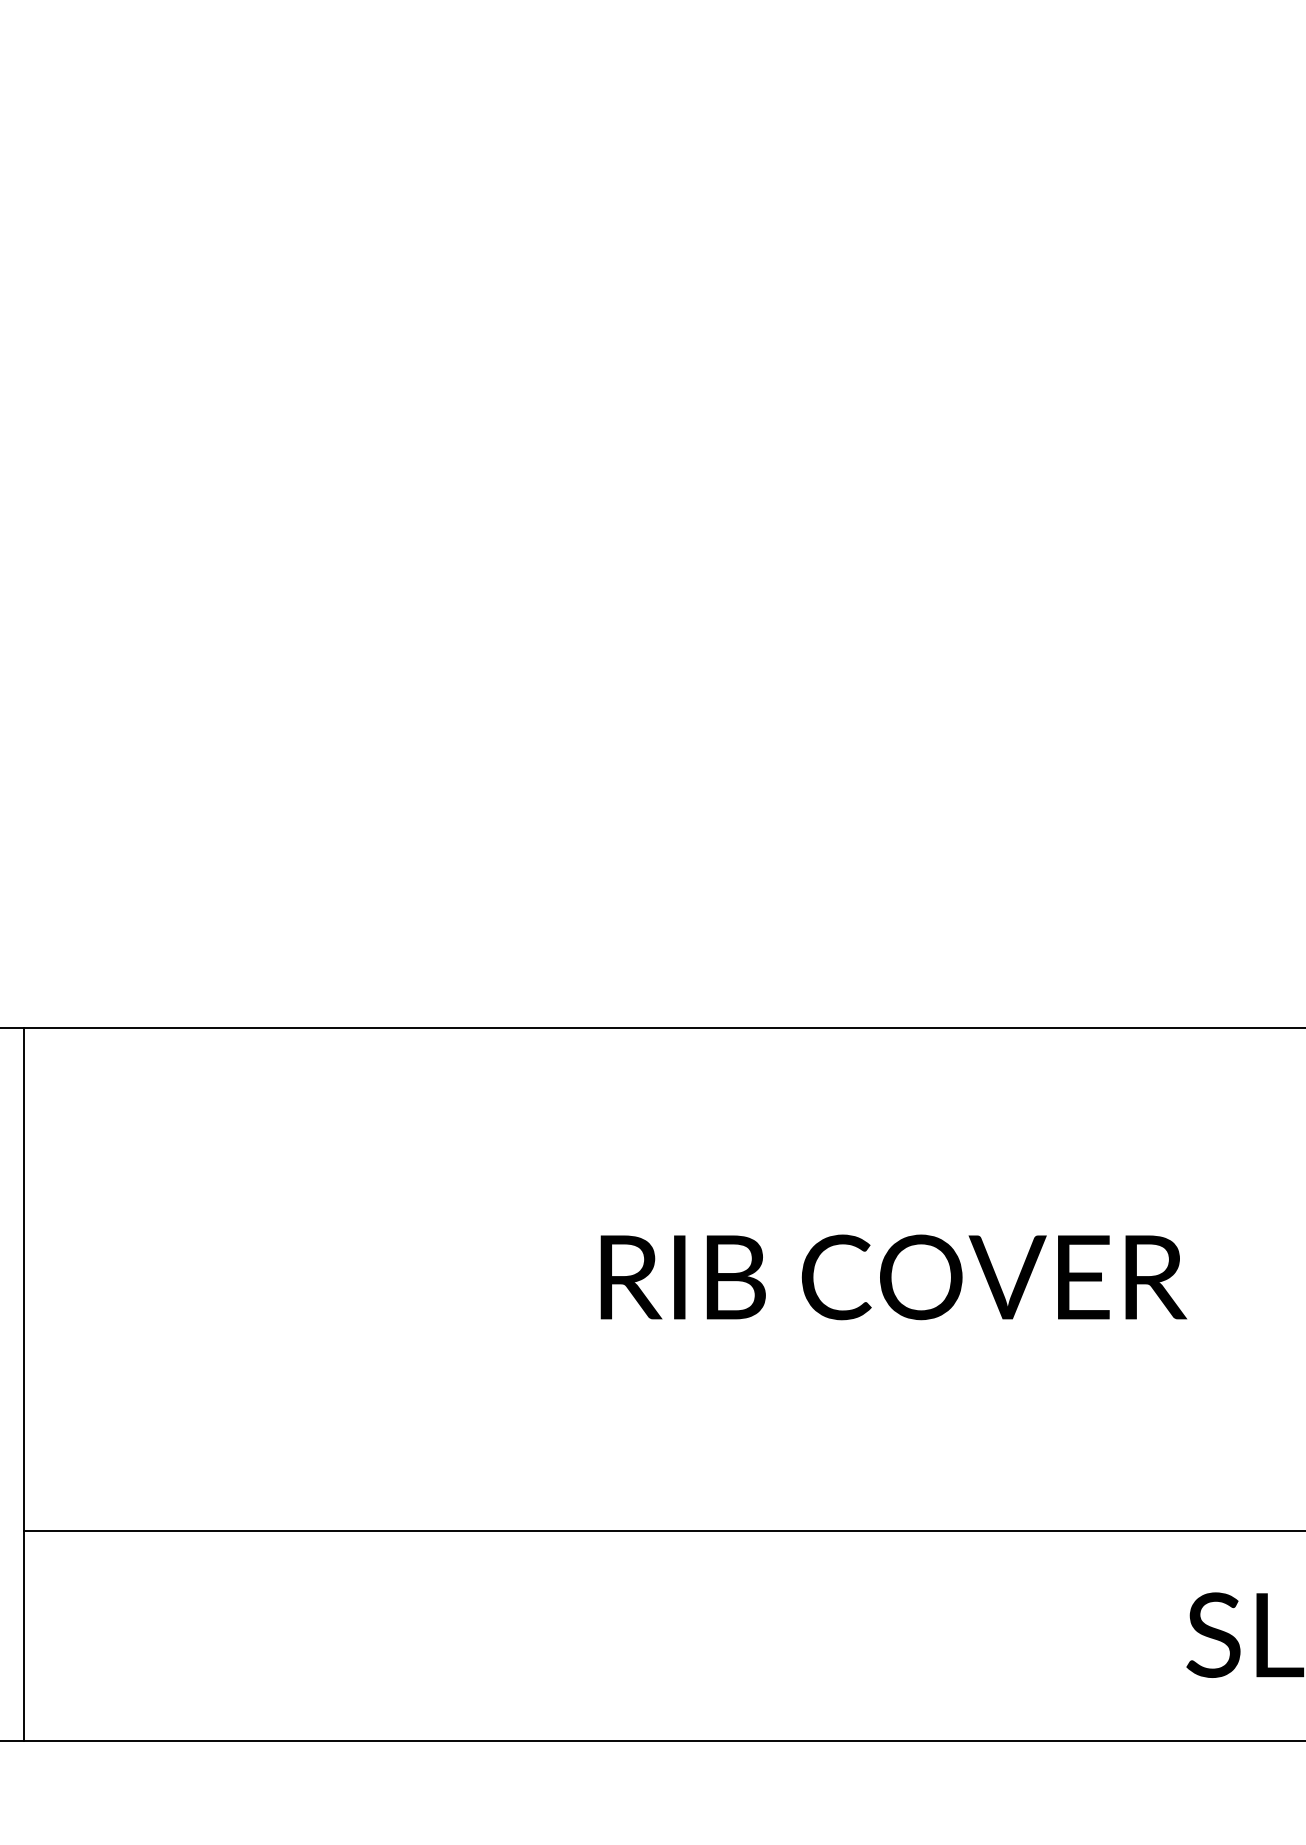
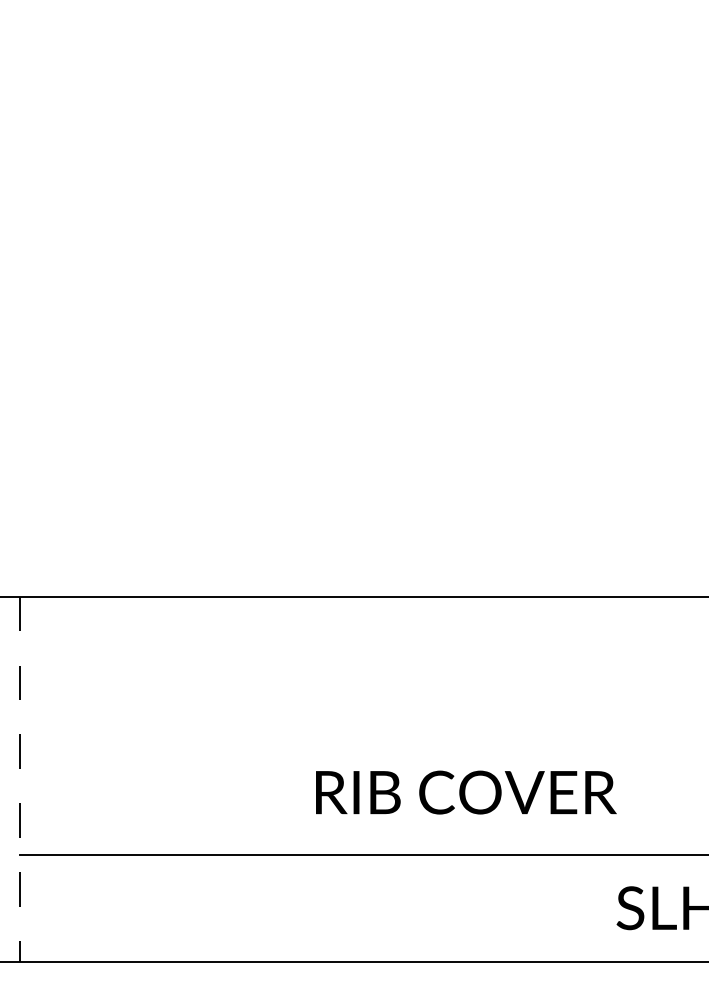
text: (894, 1277) -> (466, 792), moved
line: (24, 1384) -> (20, 779), solid -> dashed

